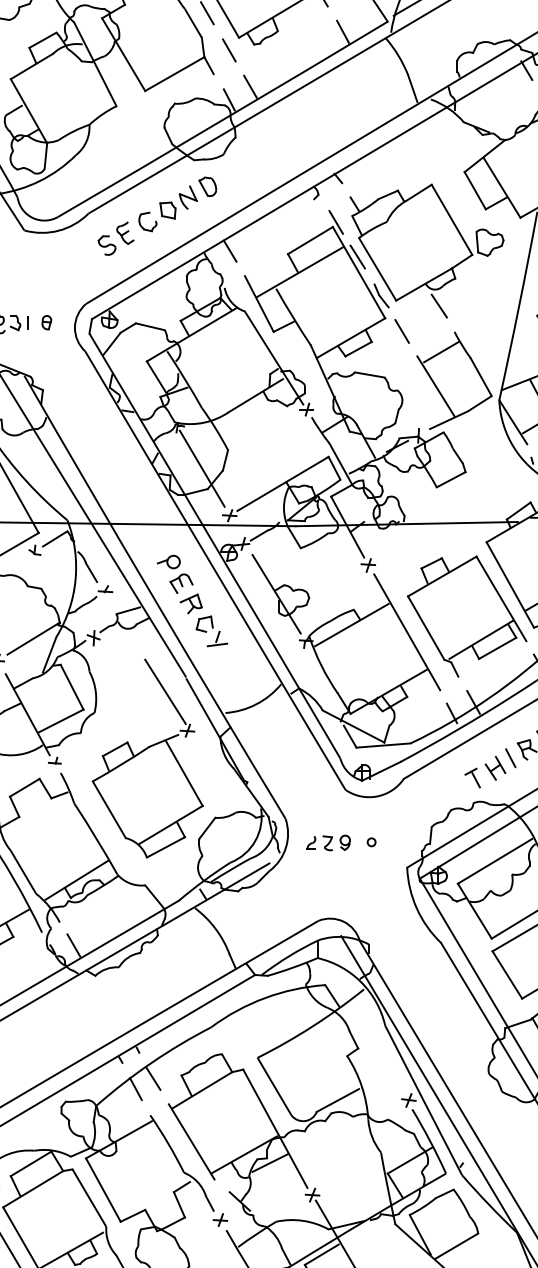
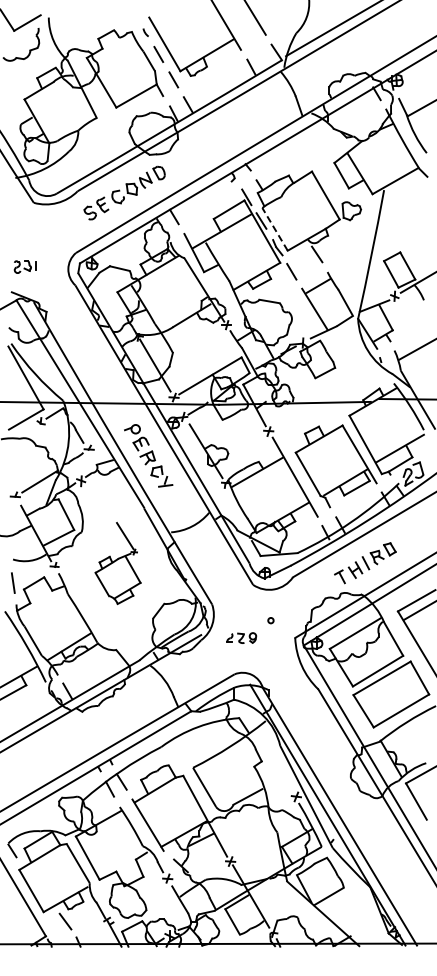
line: (378, 269) -> (275, 229), solid -> dashed
part: (45, 322) -> (48, 265), removed
part: (146, 758) -> (117, 563), size x0.6
part: (328, 842) -> (241, 637), moved

